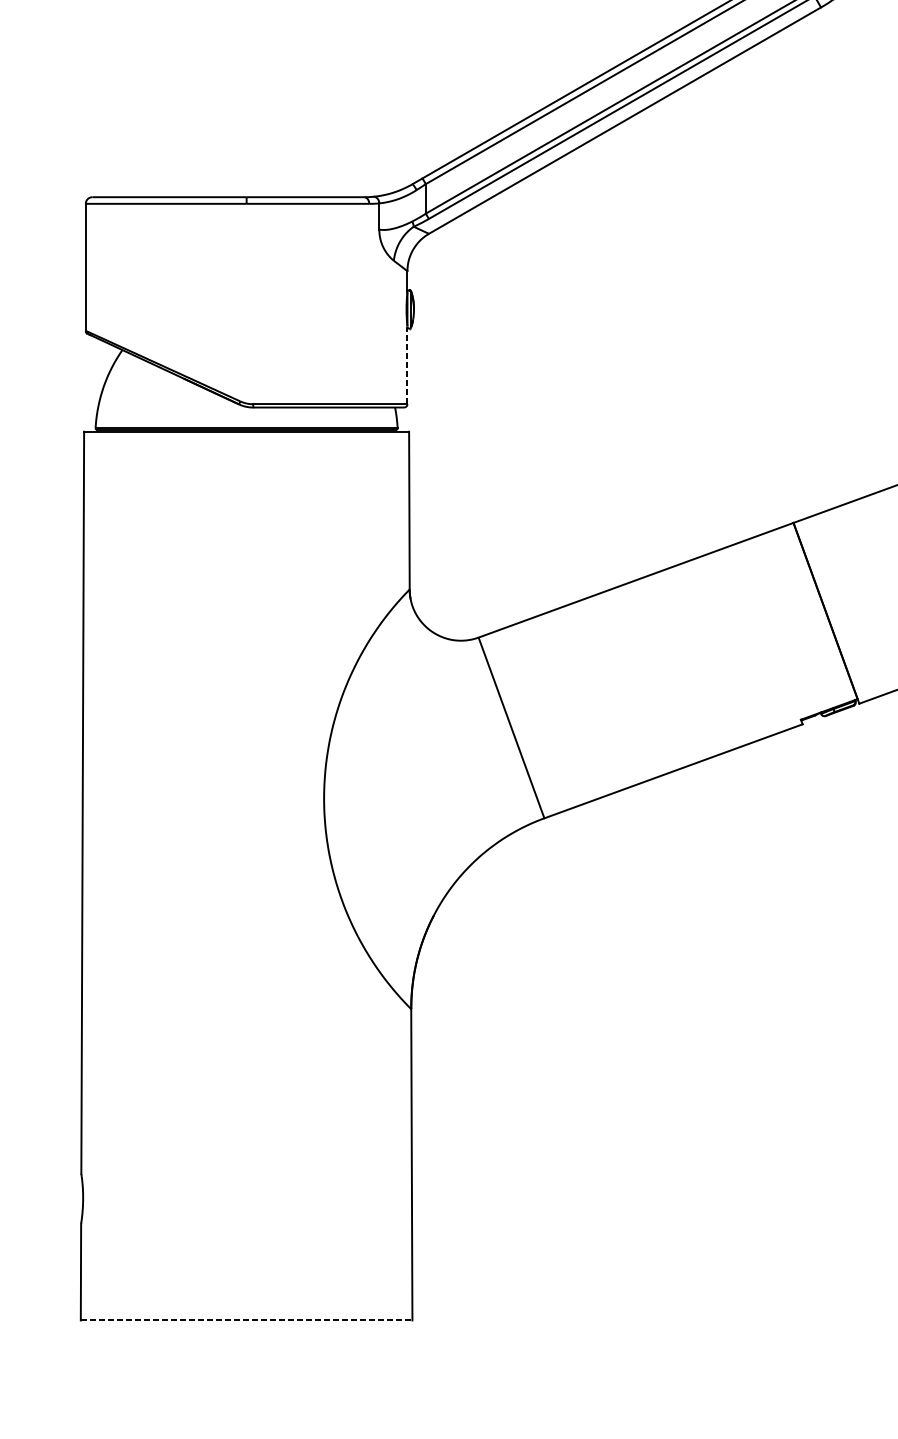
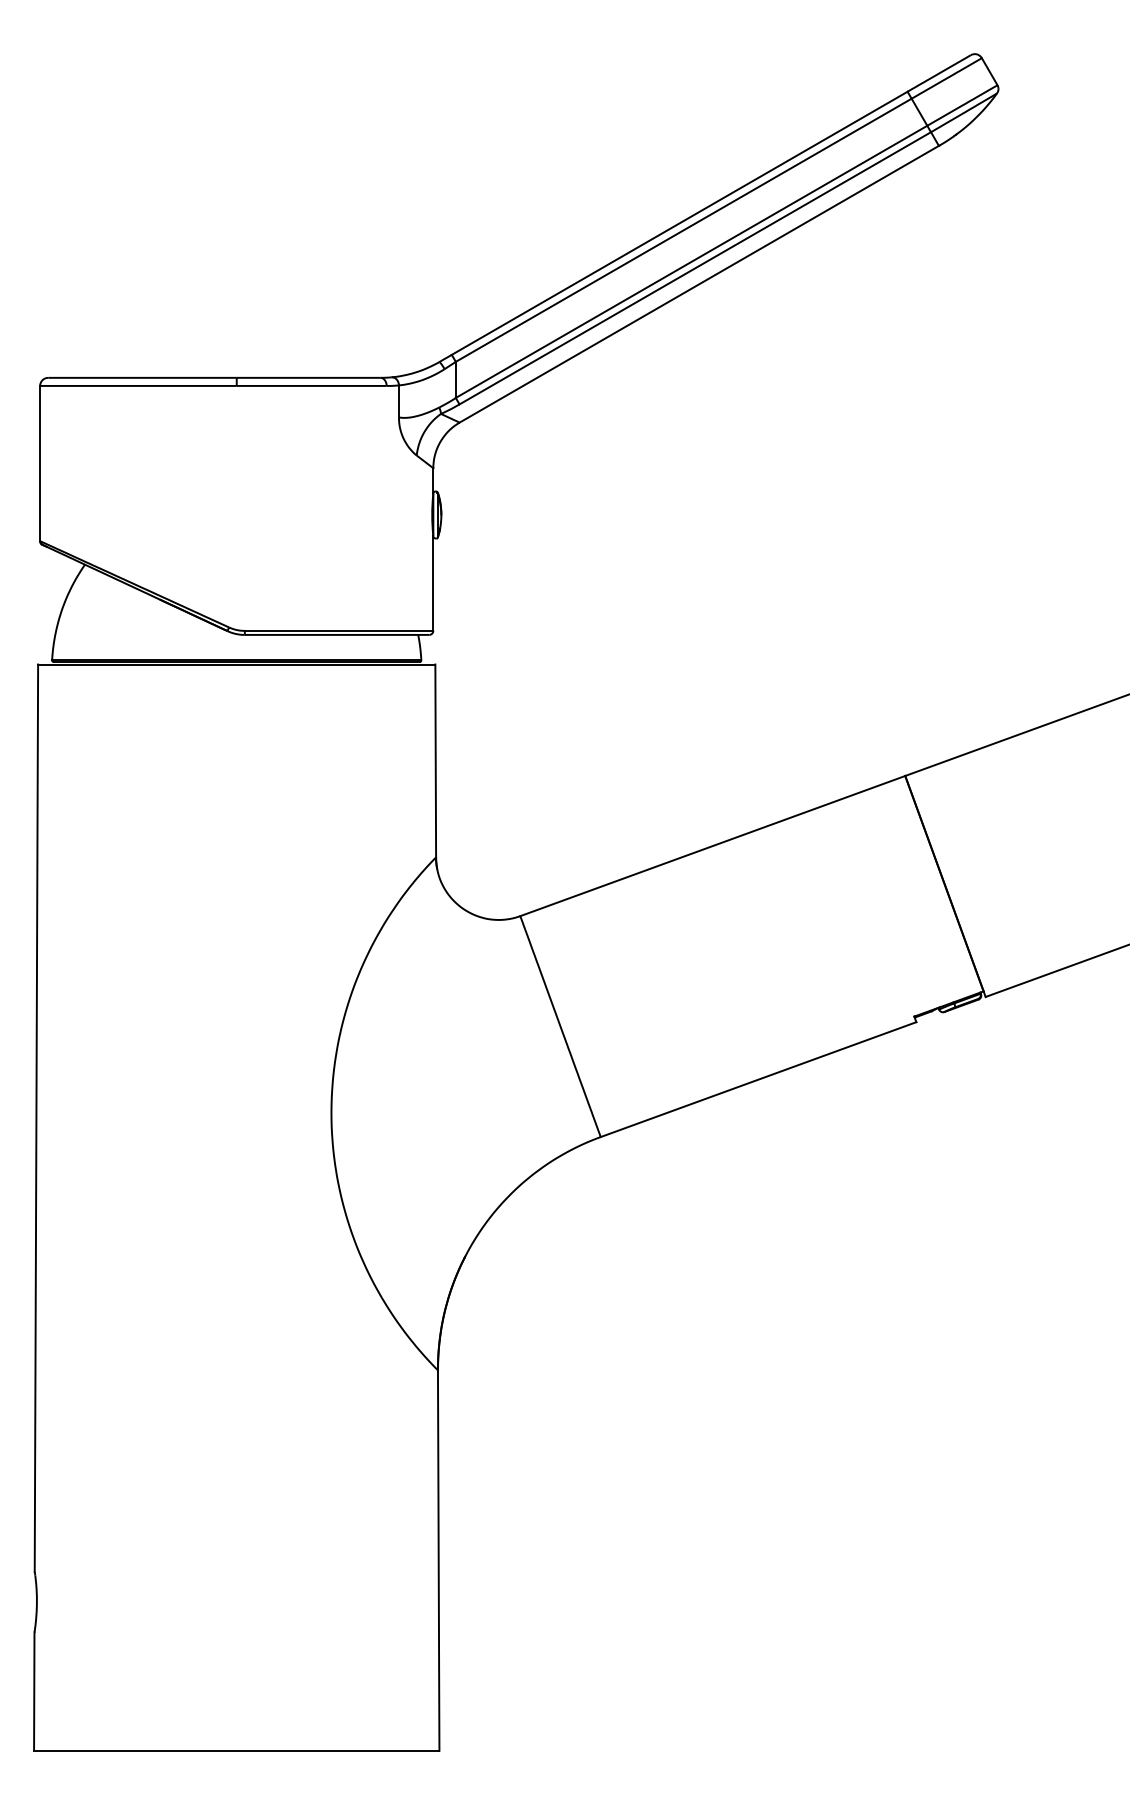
line: (407, 364) -> (433, 582), dashed -> solid
line: (246, 1320) -> (236, 1750), dashed -> solid

